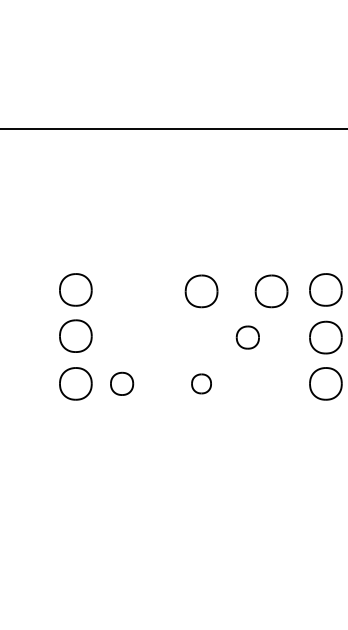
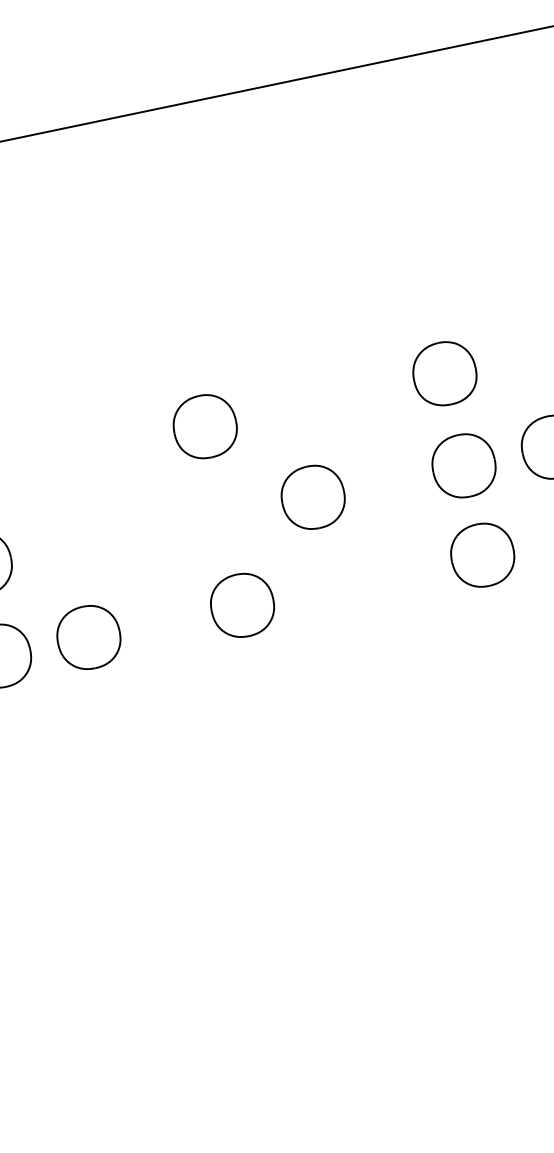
part: (271, 291) -> (340, 398), removed
part: (247, 337) -> (312, 497), size x1.43
part: (121, 383) -> (87, 637), size x1.43
part: (201, 383) -> (242, 604), size x1.67

